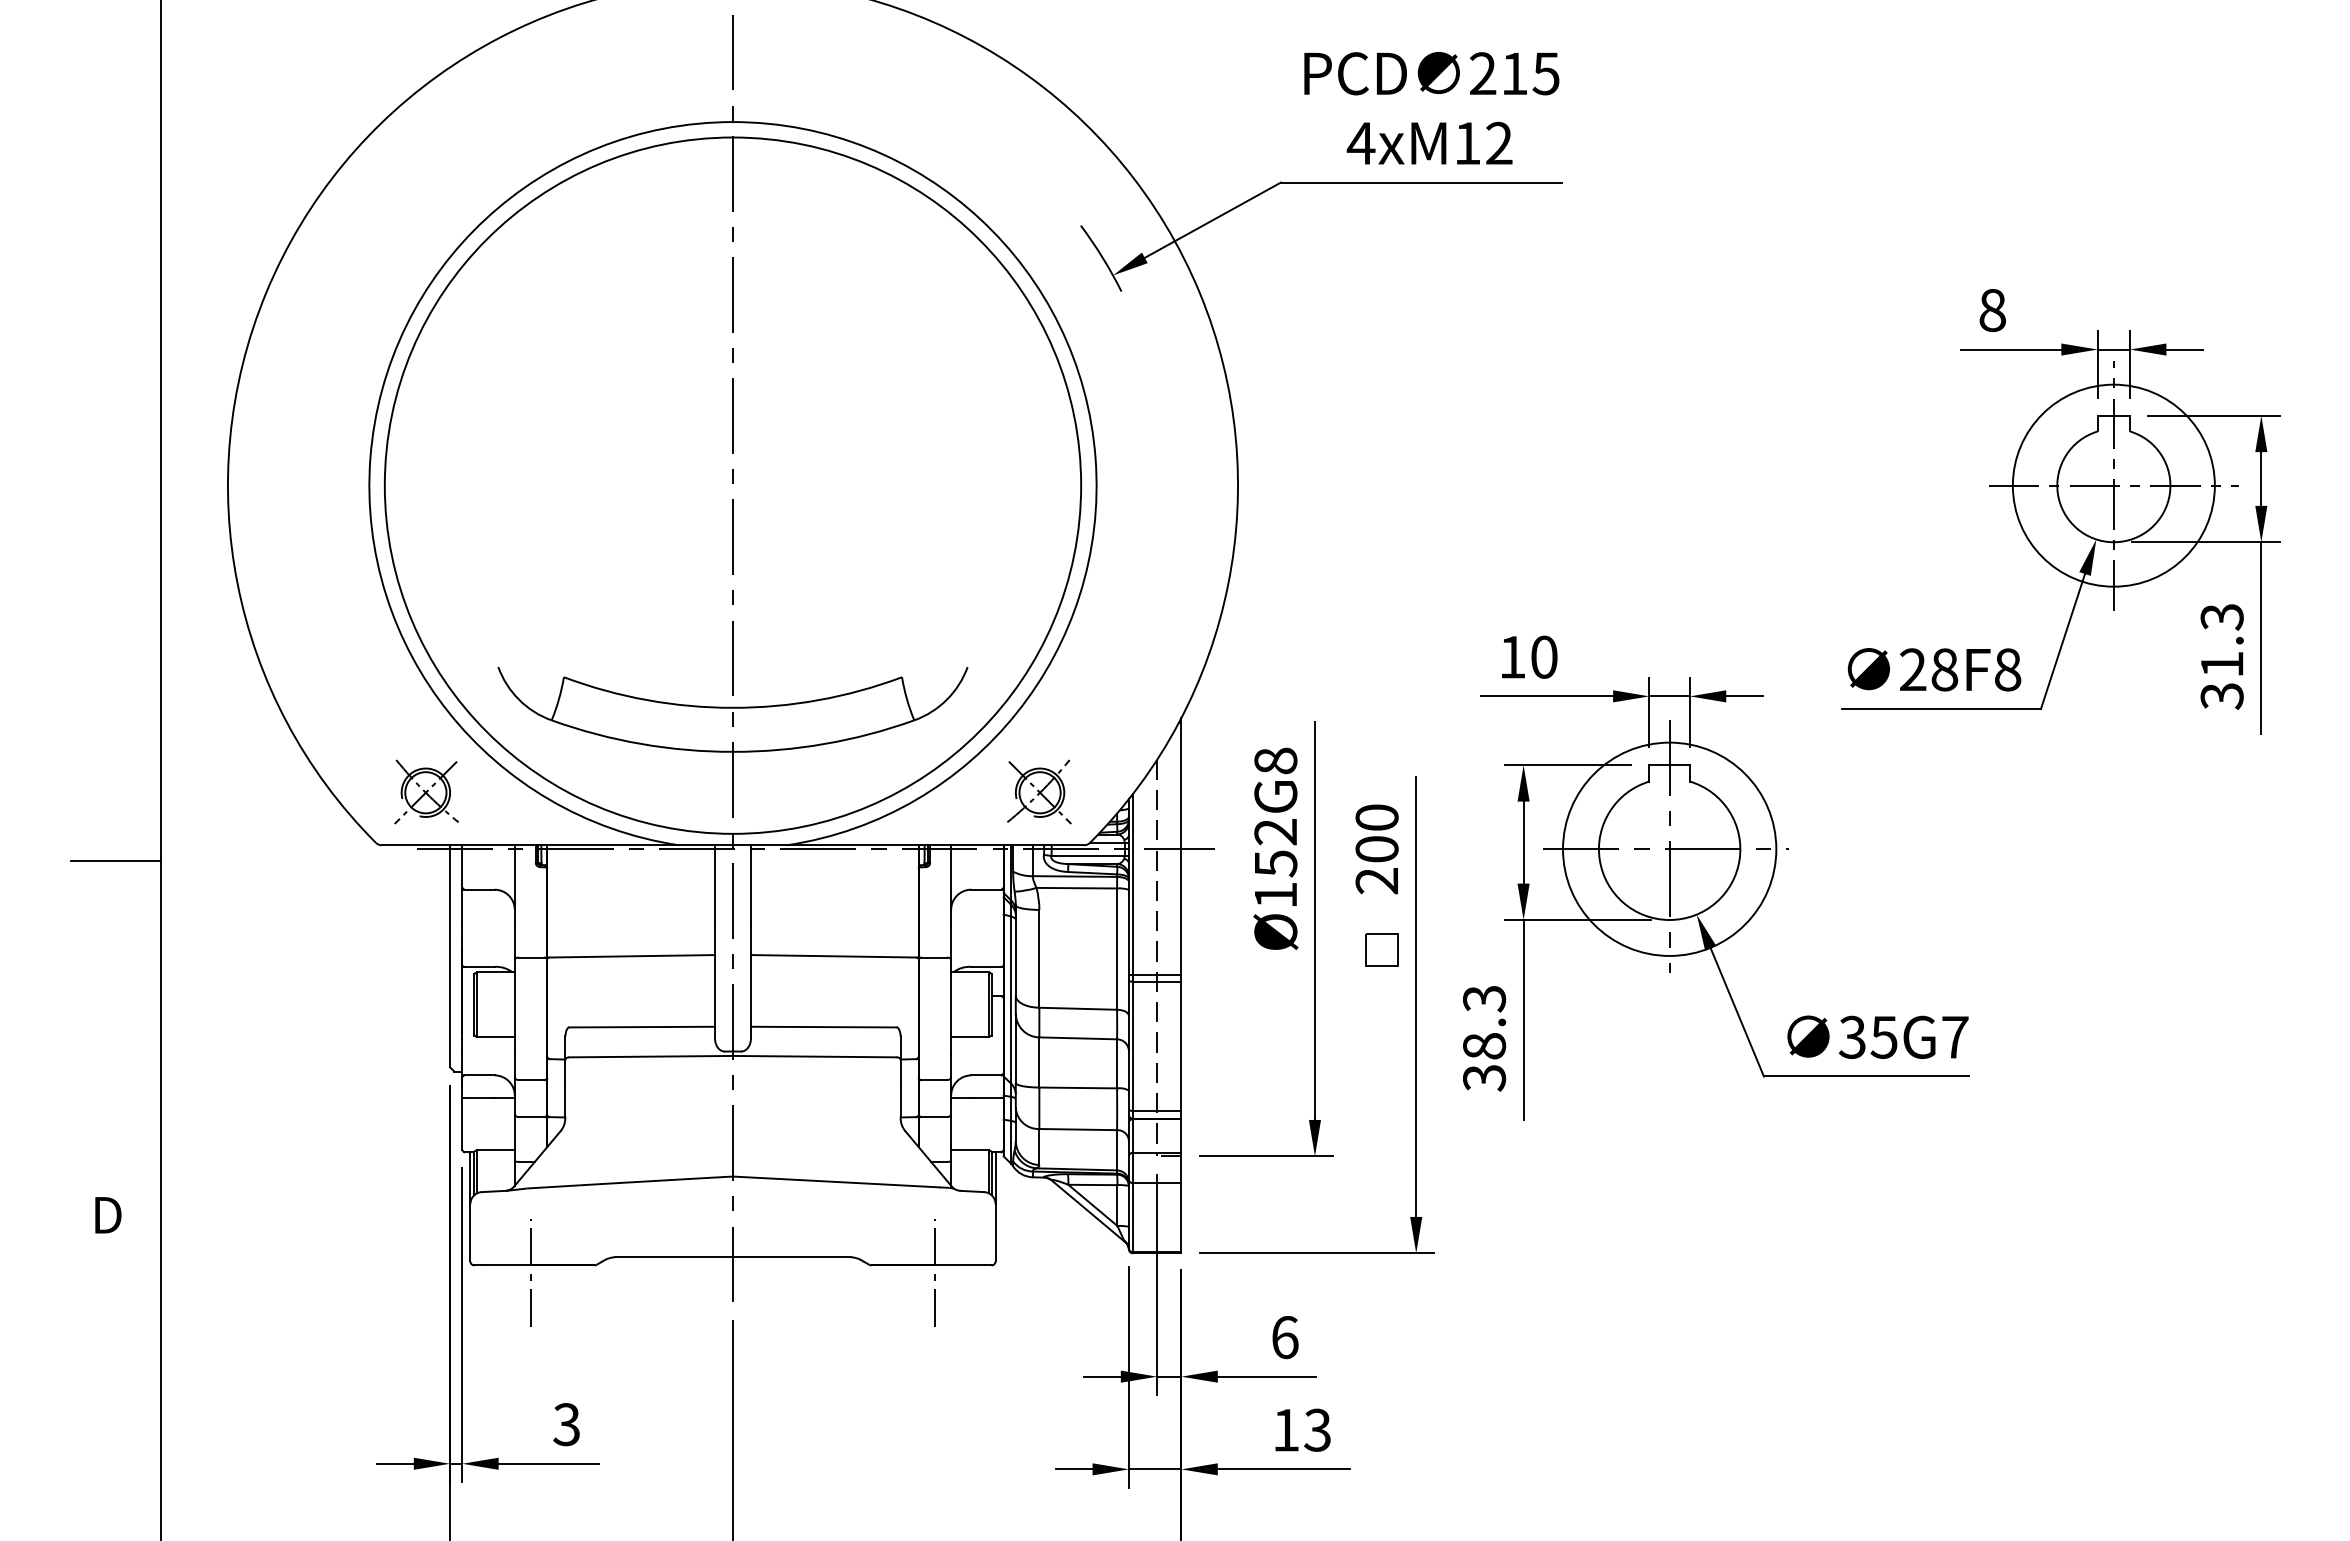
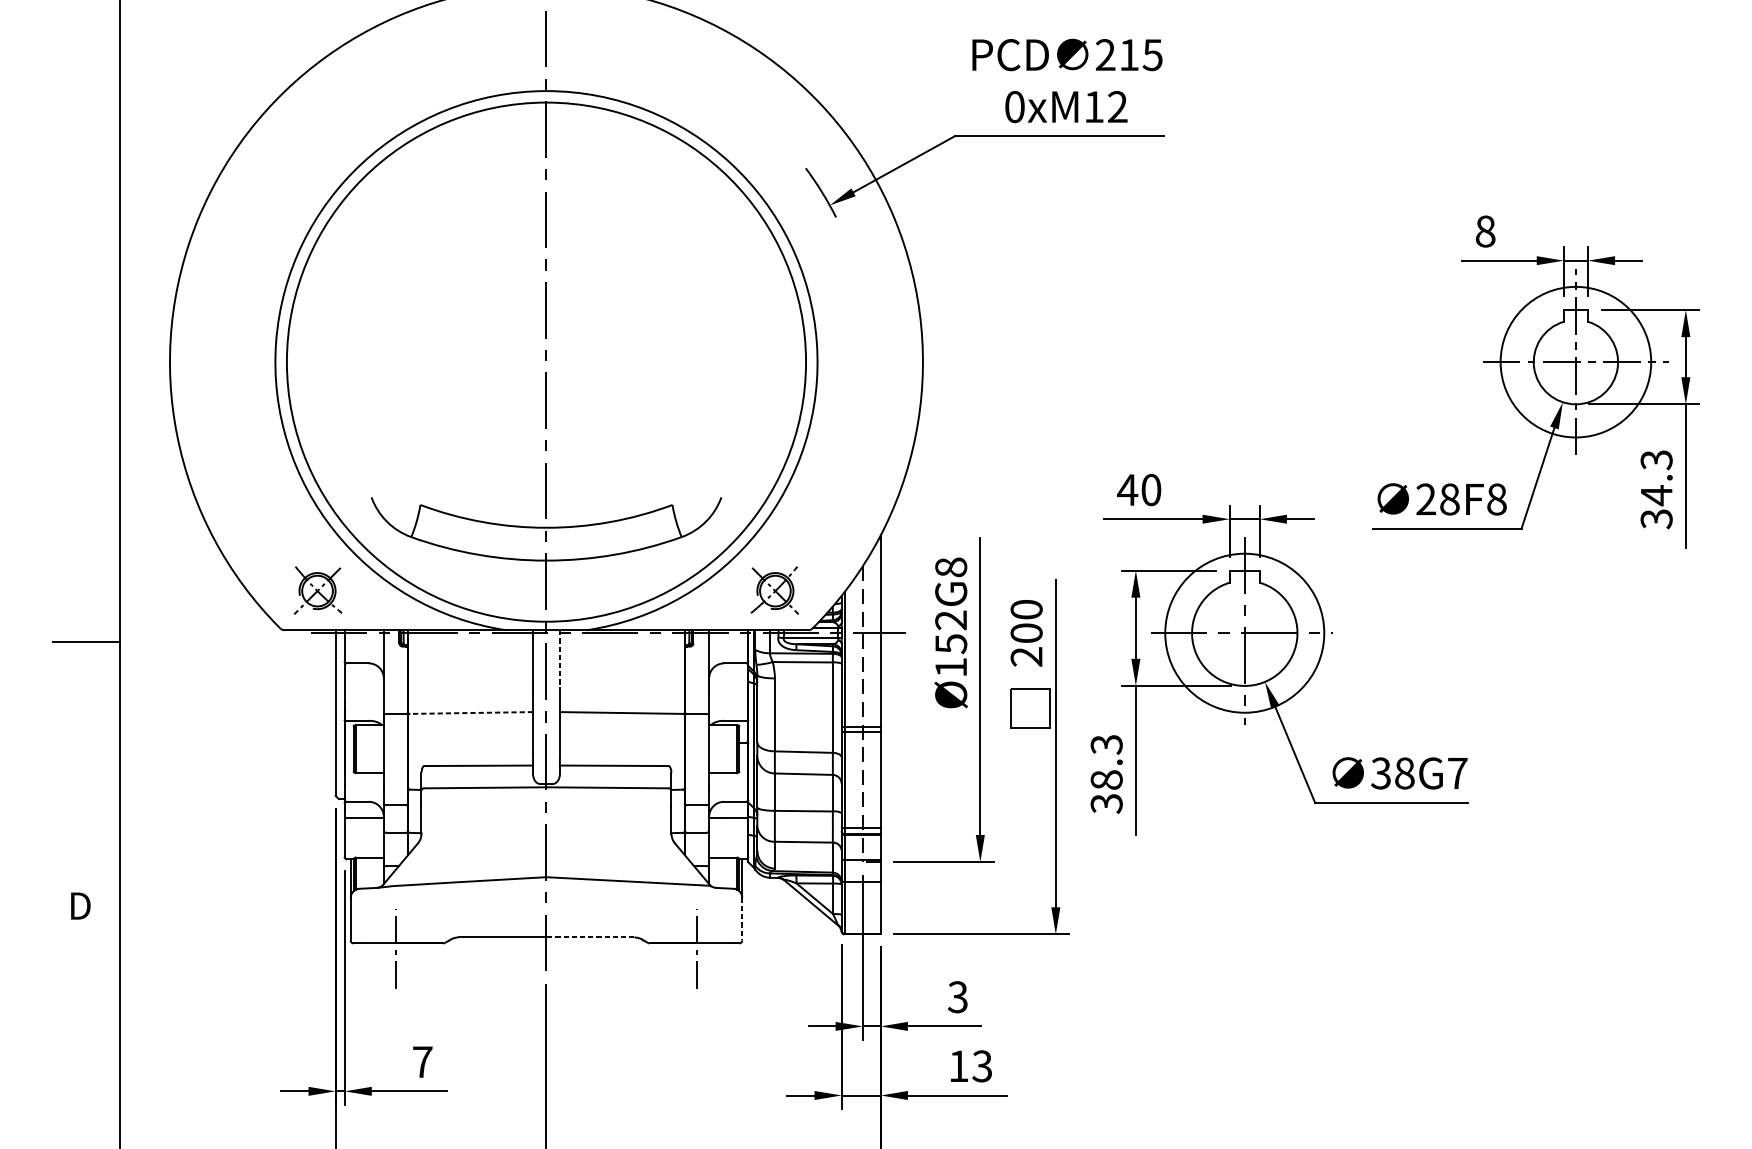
text: (1360, 143) -> (1014, 107), 4xM12 -> 0xM12
text: (1512, 657) -> (1127, 490), 10 -> 40
text: (2222, 664) -> (1656, 495), 31.3 -> 34.3
line: (751, 884) -> (560, 659), solid -> dashed
part: (1381, 949) -> (1029, 707), size x1.6
line: (632, 956) -> (471, 713), solid -> dashed
text: (1883, 1037) -> (1404, 773), 35G7 -> 38G7
line: (995, 1232) -> (742, 918), solid -> dashed
line: (791, 1257) -> (590, 937), solid -> dashed
text: (1284, 1337) -> (957, 997), 6 -> 3
text: (566, 1424) -> (422, 1062), 3 -> 7

